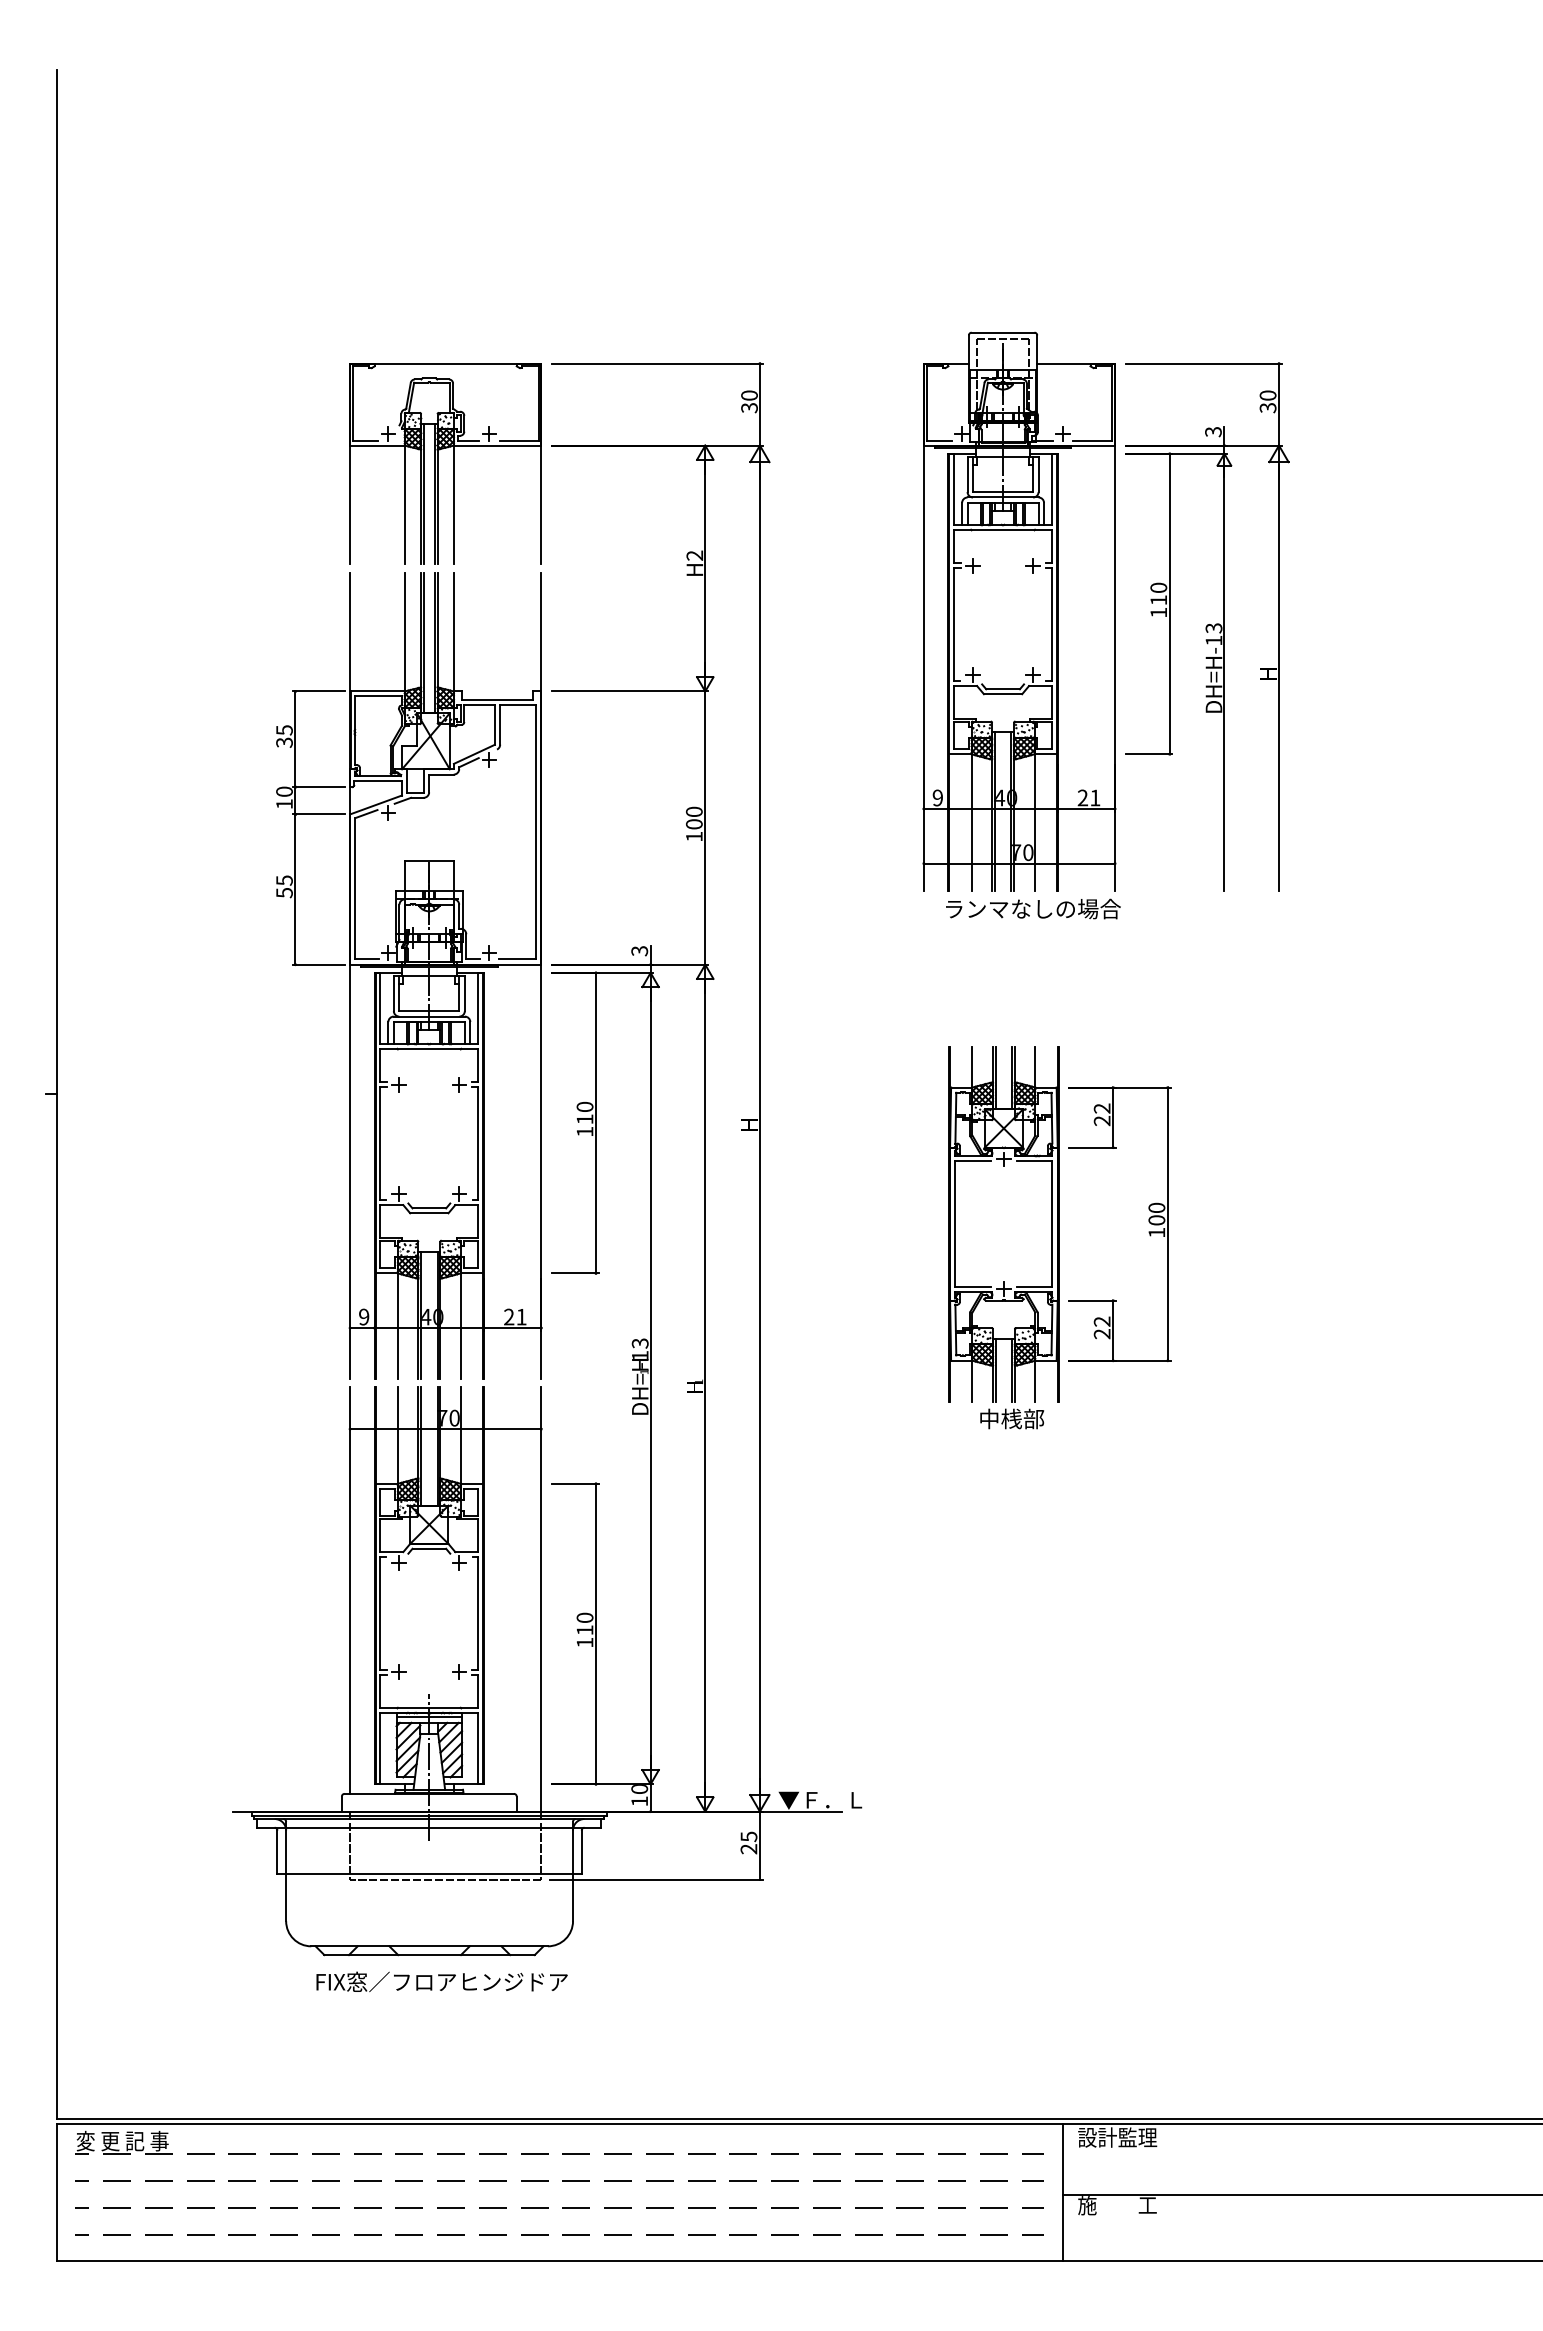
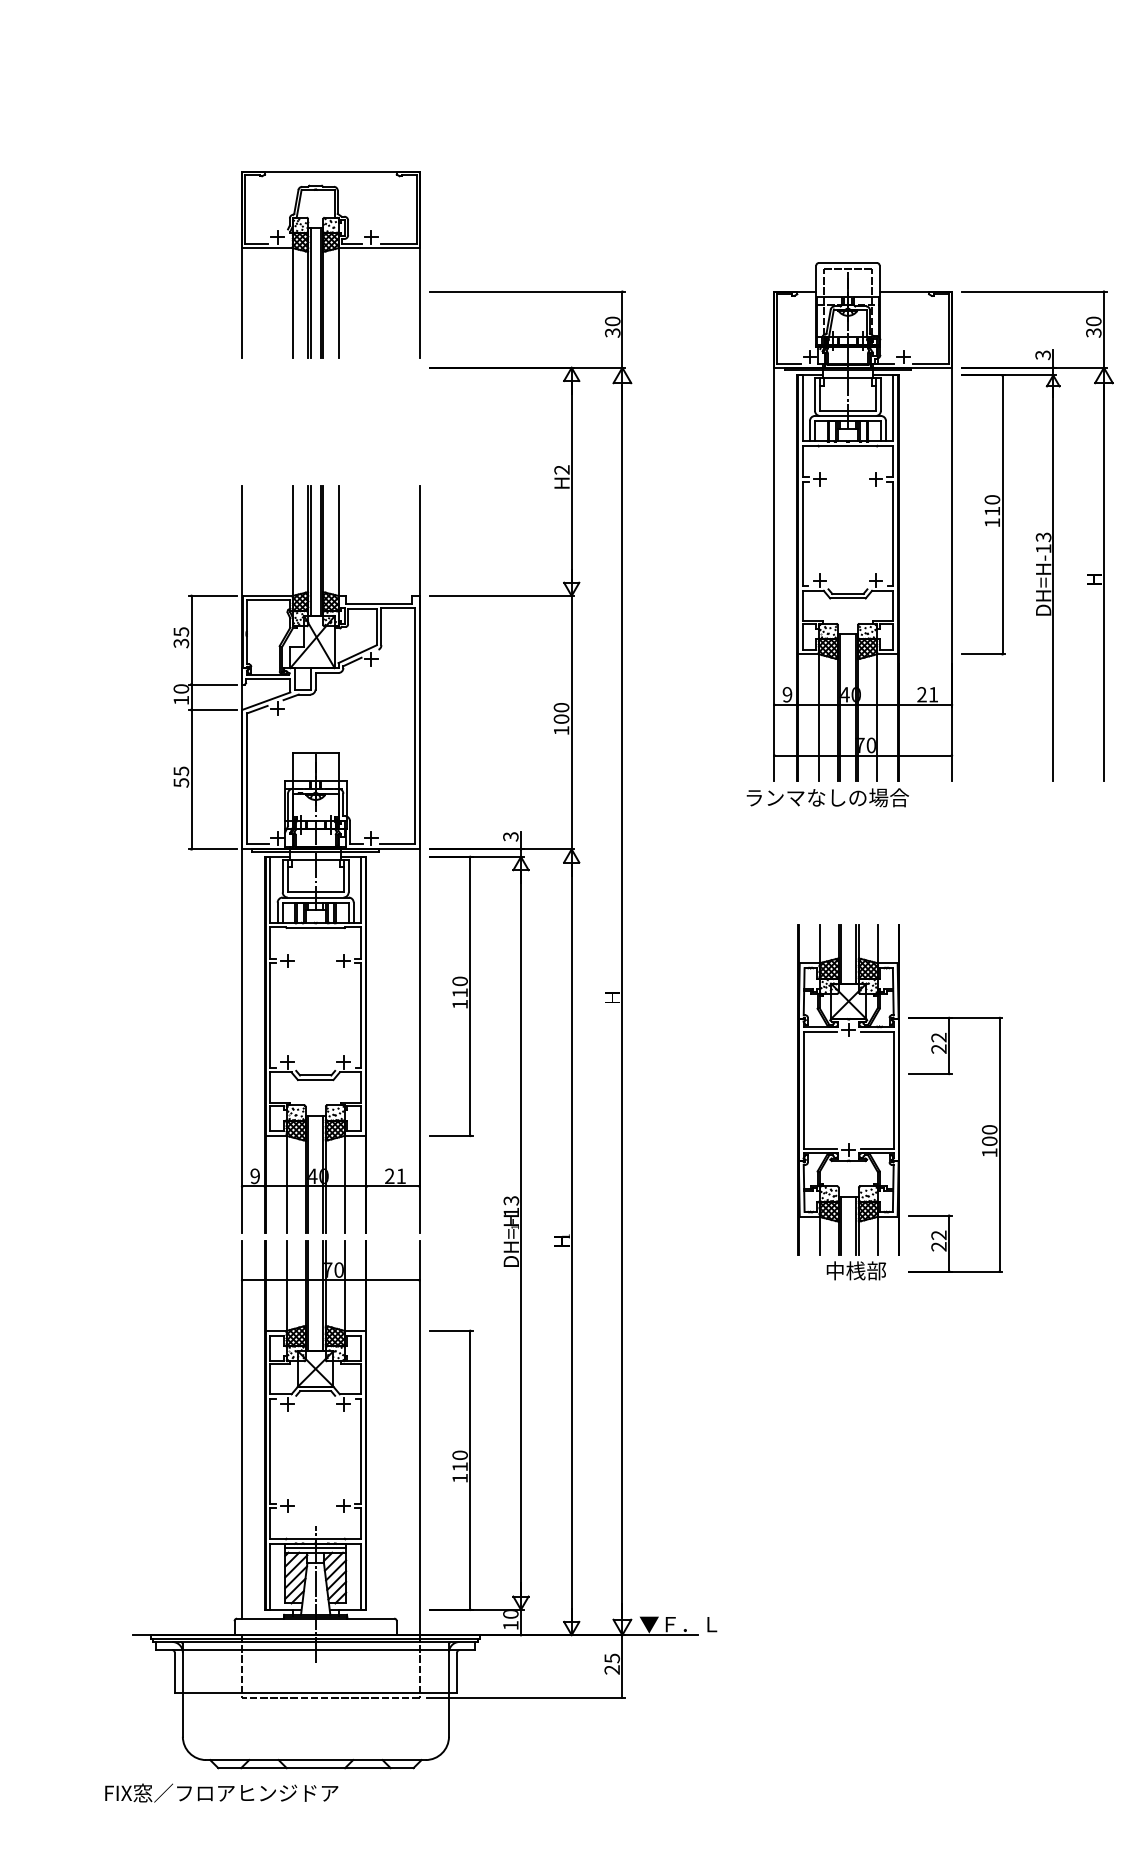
part: (438, 463) -> (324, 264), moved
text: (1033, 908) -> (827, 797), moved
part: (1148, 1221) -> (981, 1142), moved
text: (441, 1981) -> (221, 1792), moved

